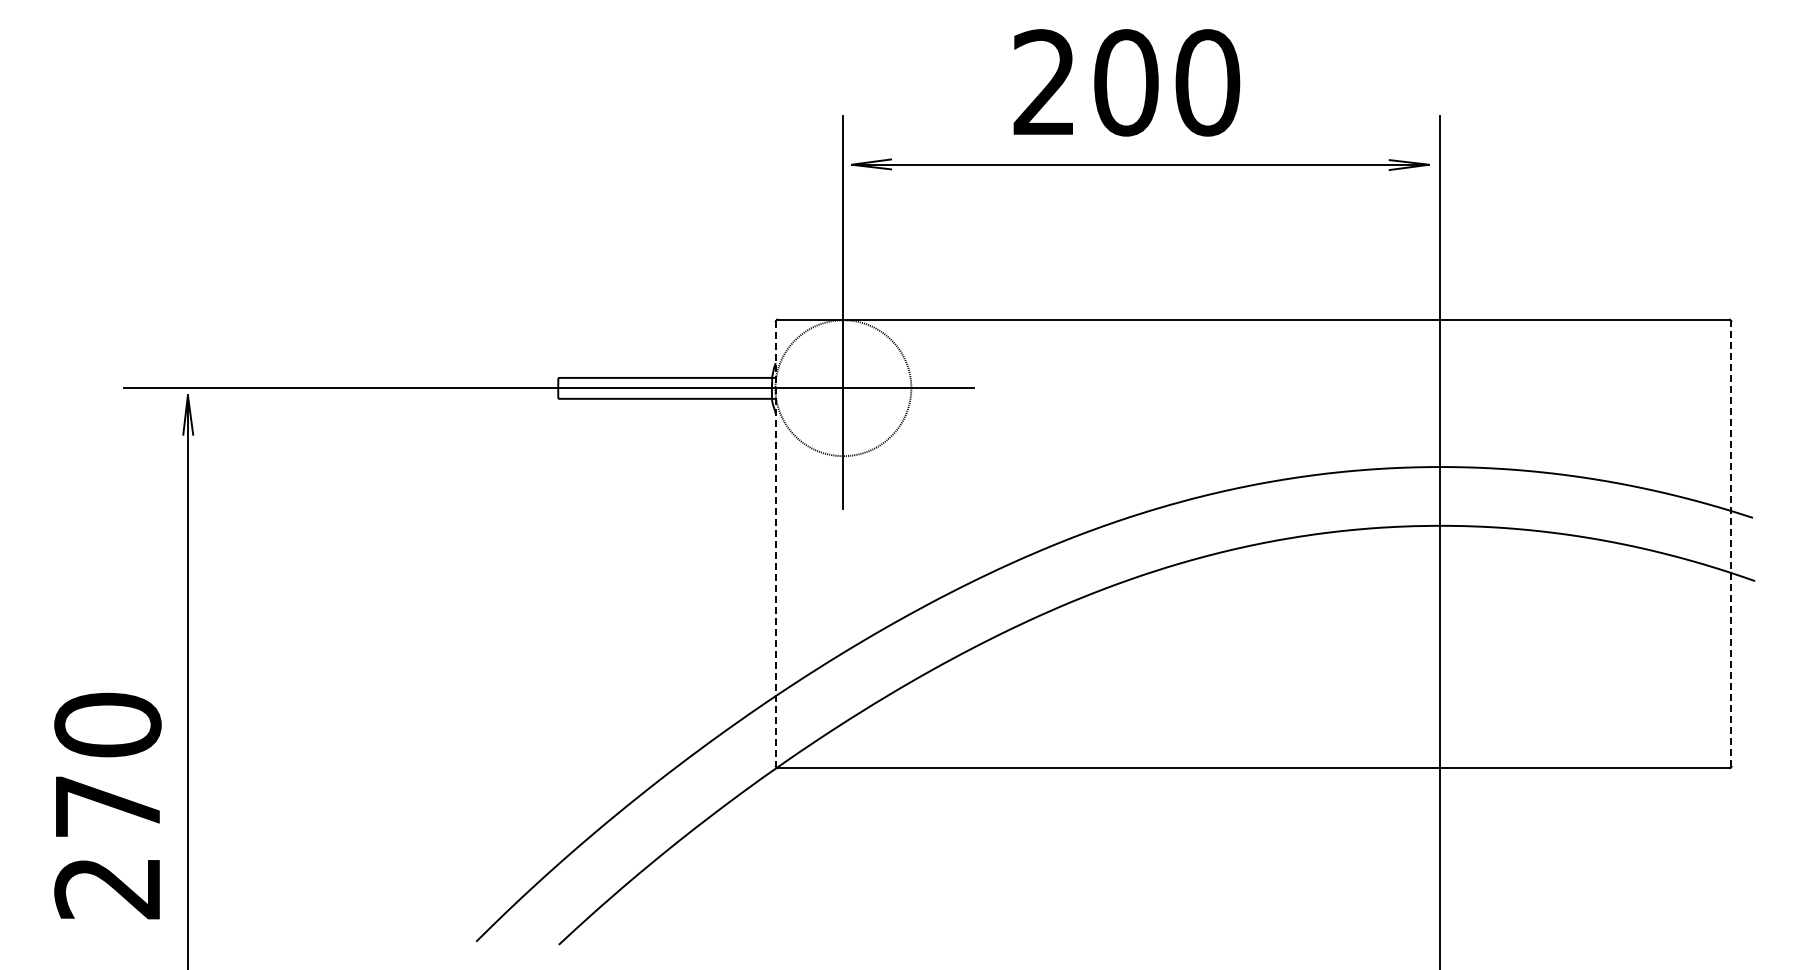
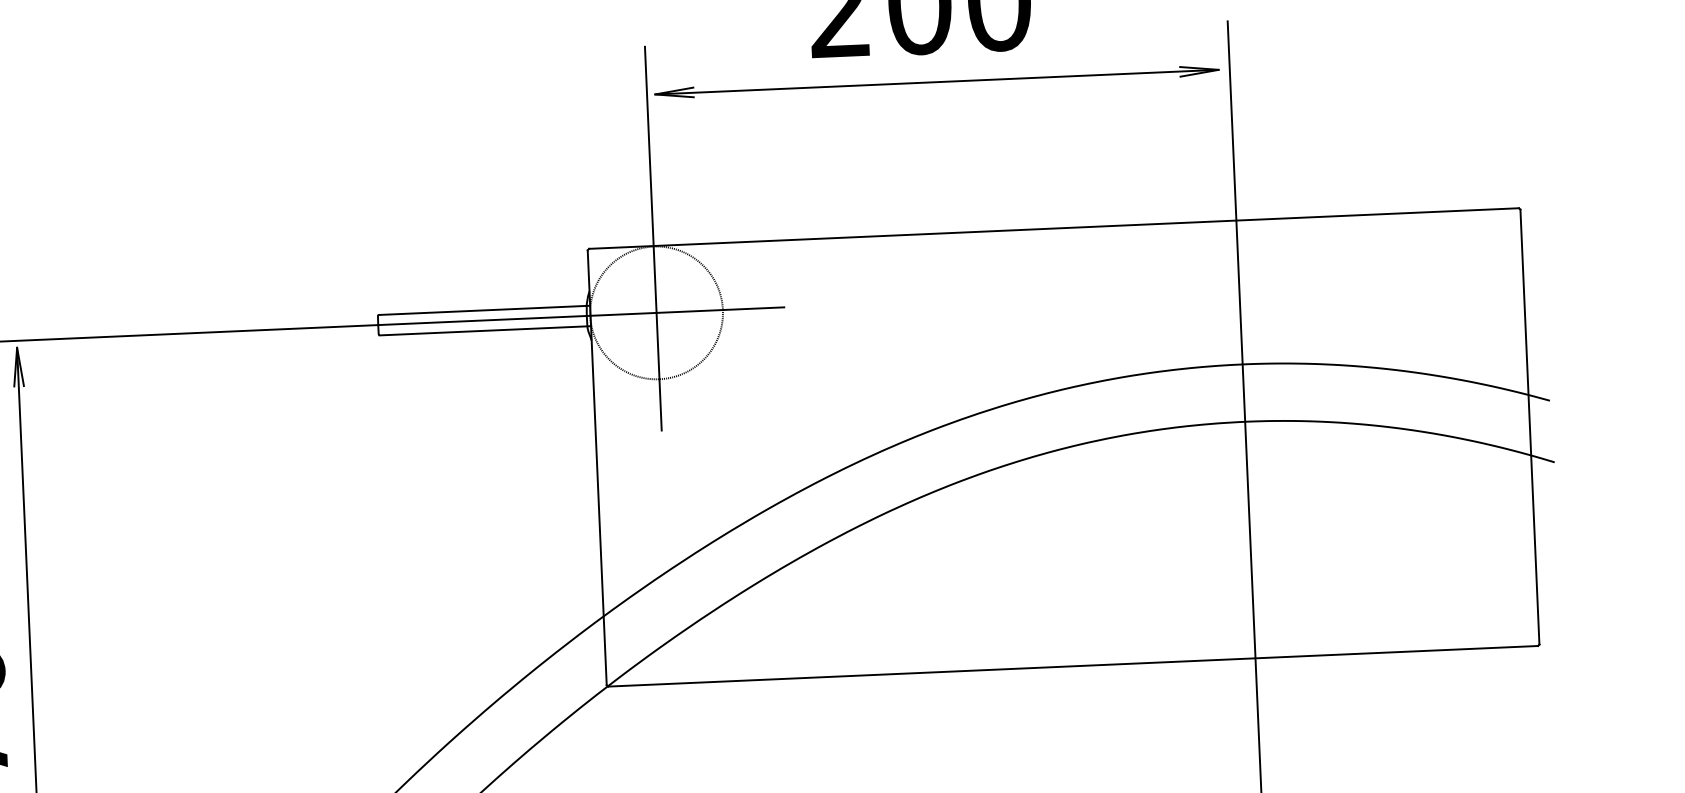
line: (775, 543) -> (596, 467), dashed -> solid
line: (1731, 543) -> (1530, 426), dashed -> solid

